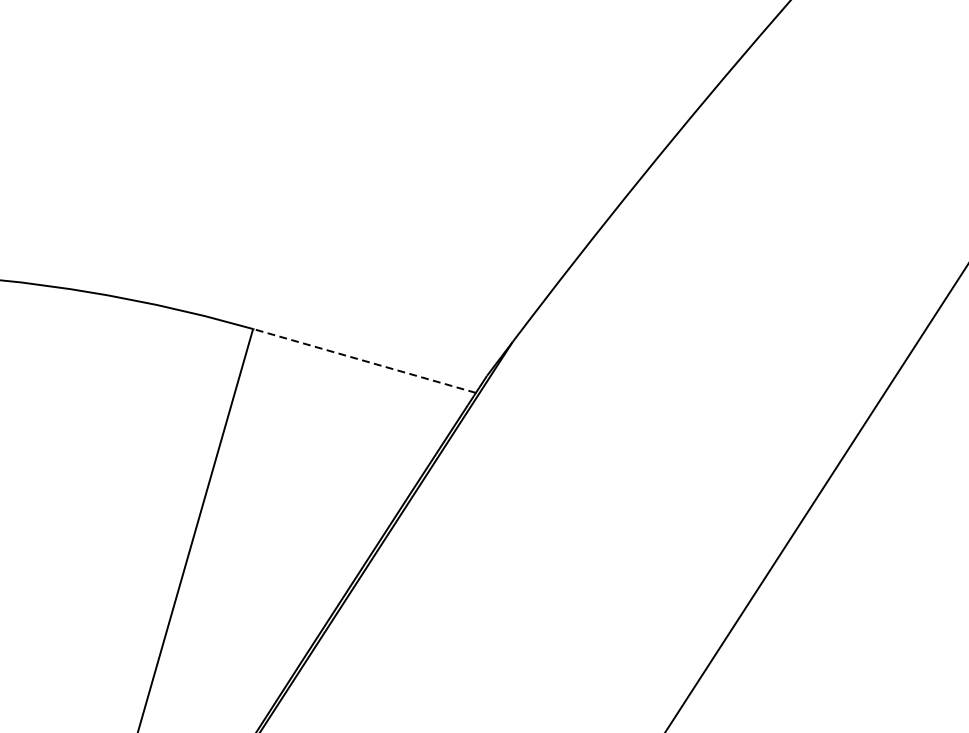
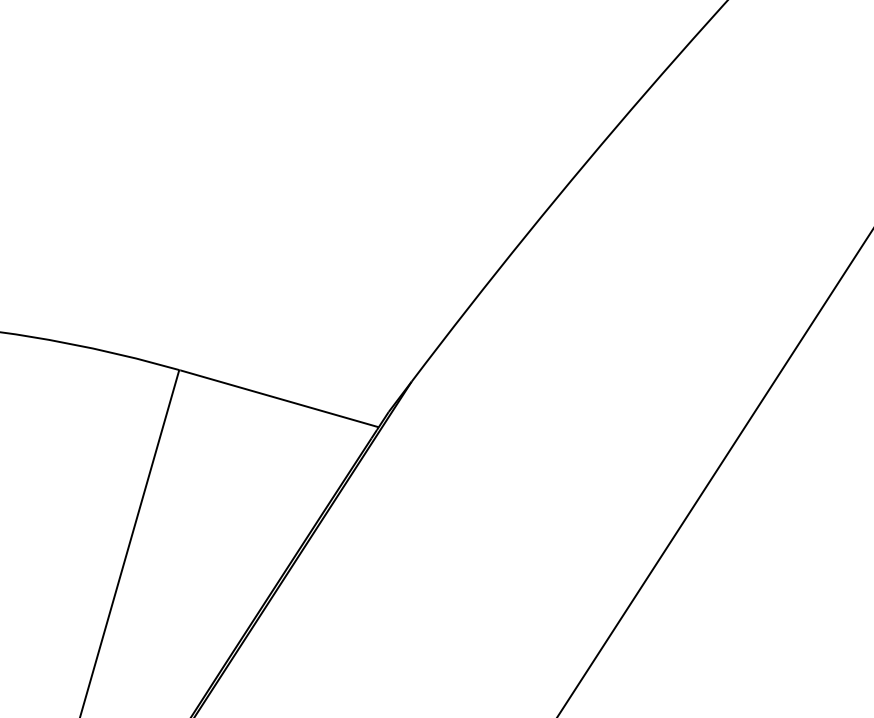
line: (365, 360) -> (279, 398), dashed -> solid

